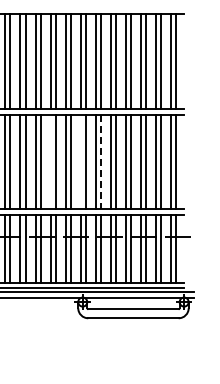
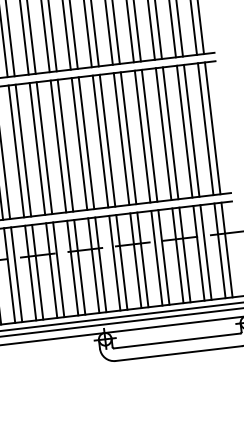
line: (50, 161) -> (37, 148), added
line: (80, 161) -> (79, 143), added
line: (100, 162) -> (107, 141), dashed -> solid

